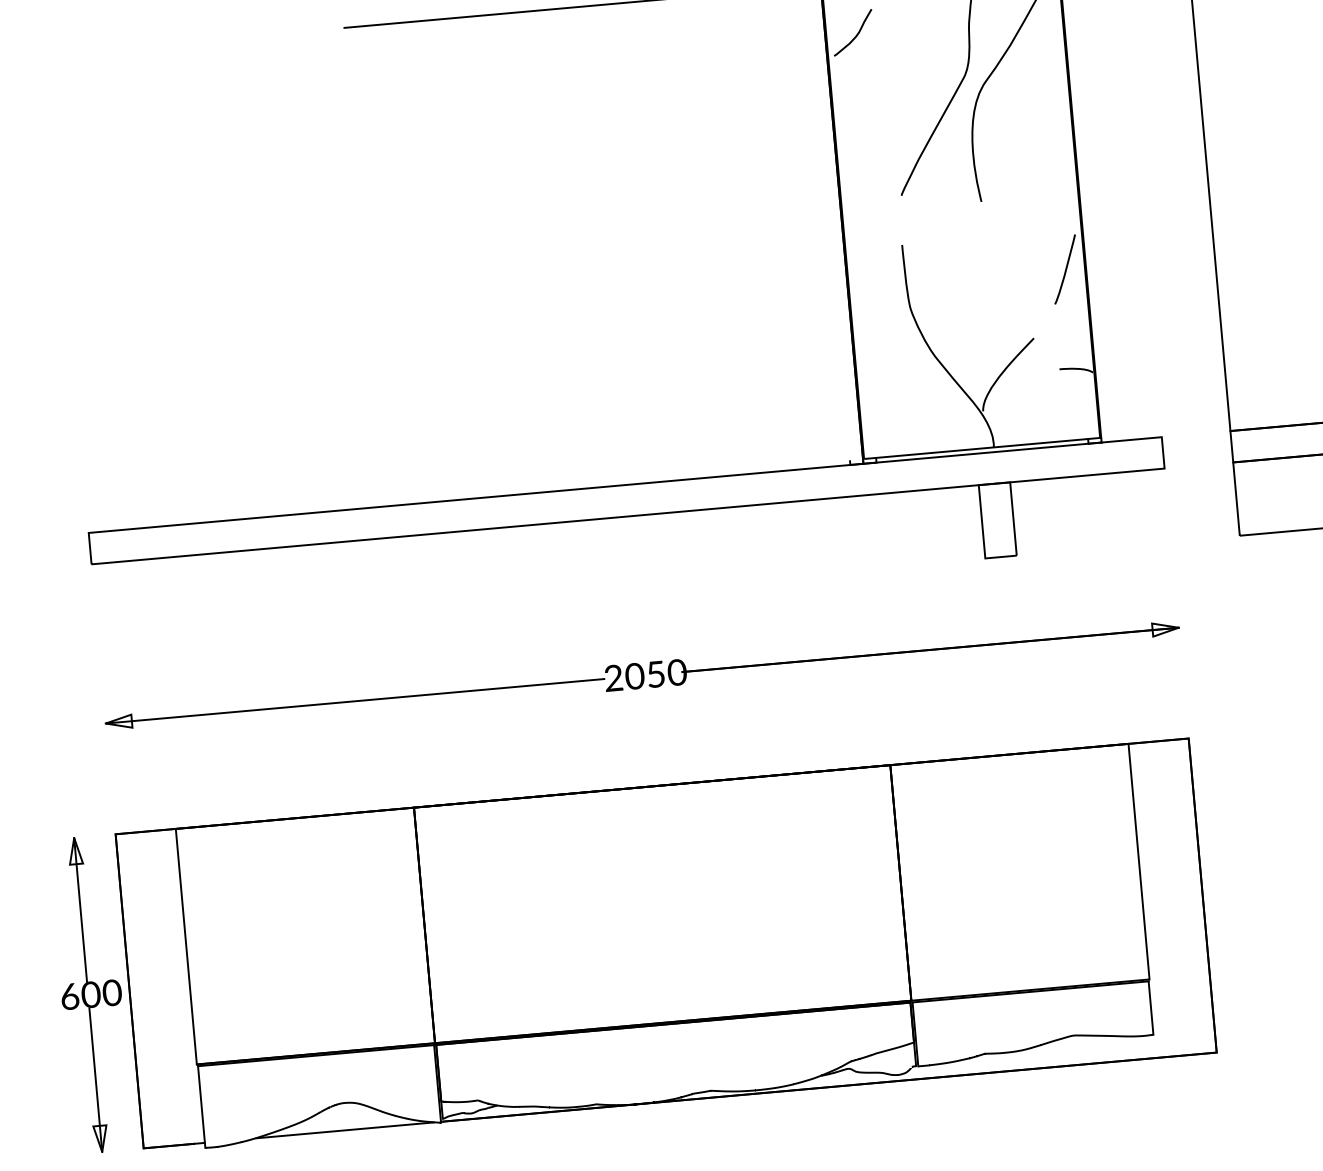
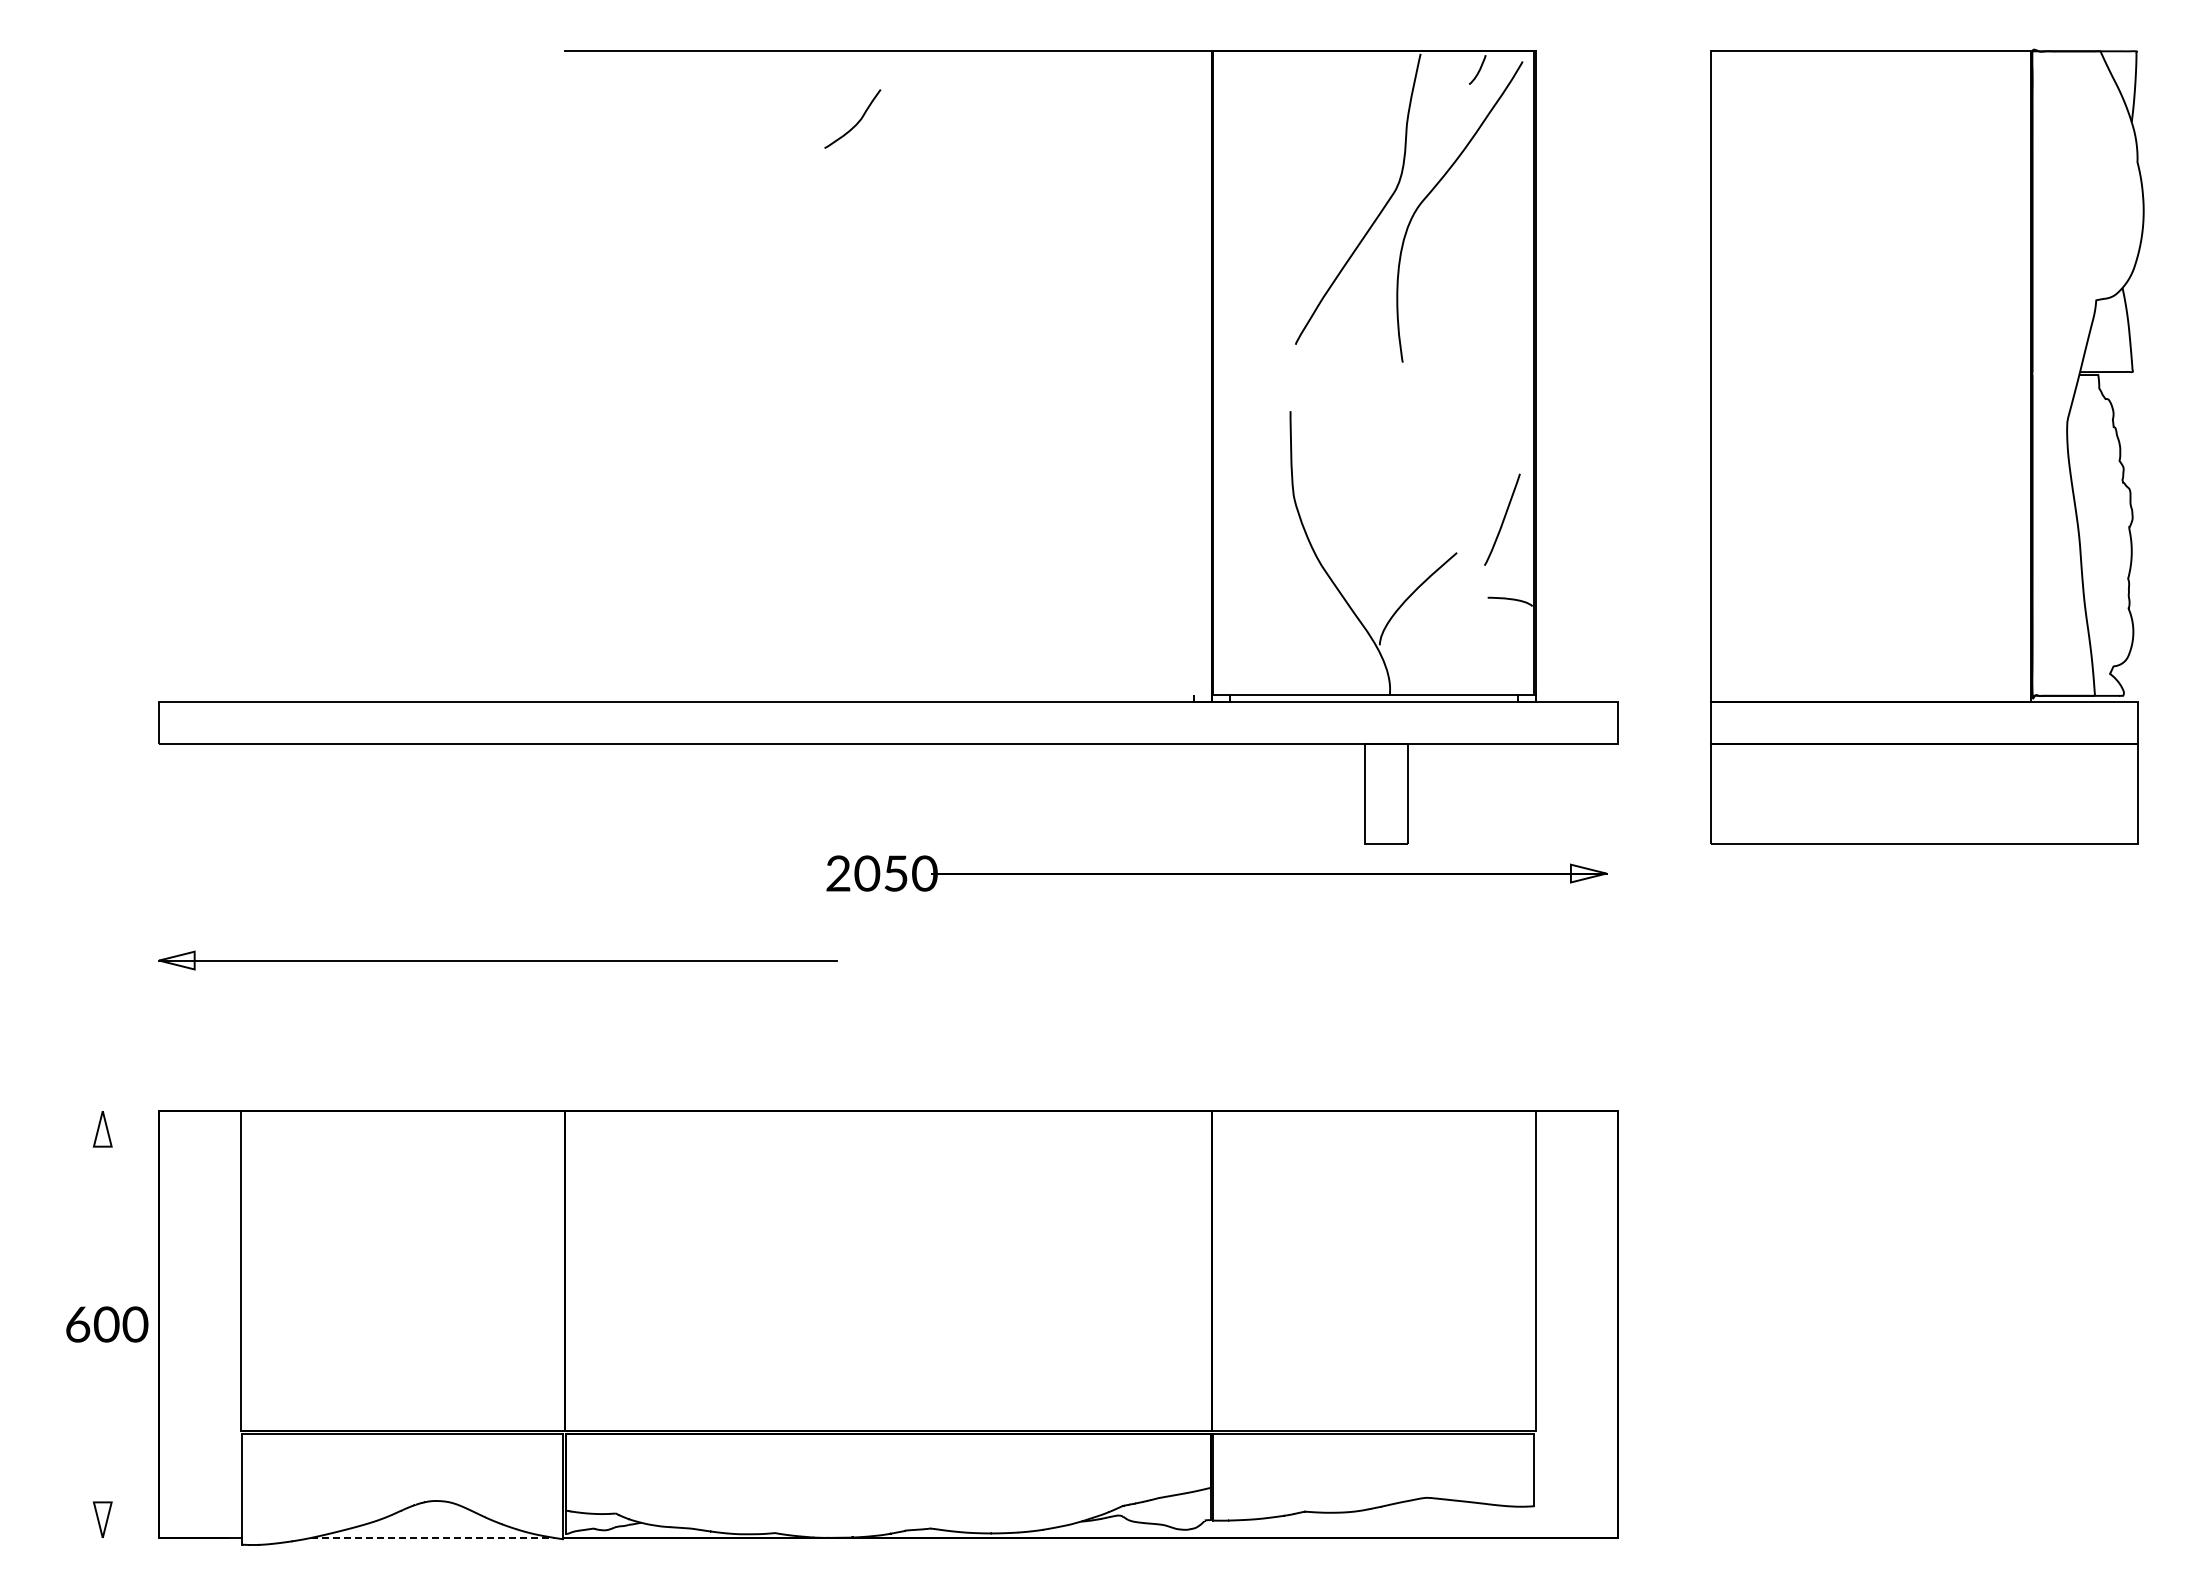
curve: (856, 34) -> (857, 121), moved
curve: (1065, 269) -> (1503, 519), moved
part: (891, 653) -> (1216, 873), moved
line: (80, 909) -> (102, 1208), removed
line: (95, 1080) -> (102, 1440), removed
line: (344, 1130) -> (432, 1537), solid -> dashed

